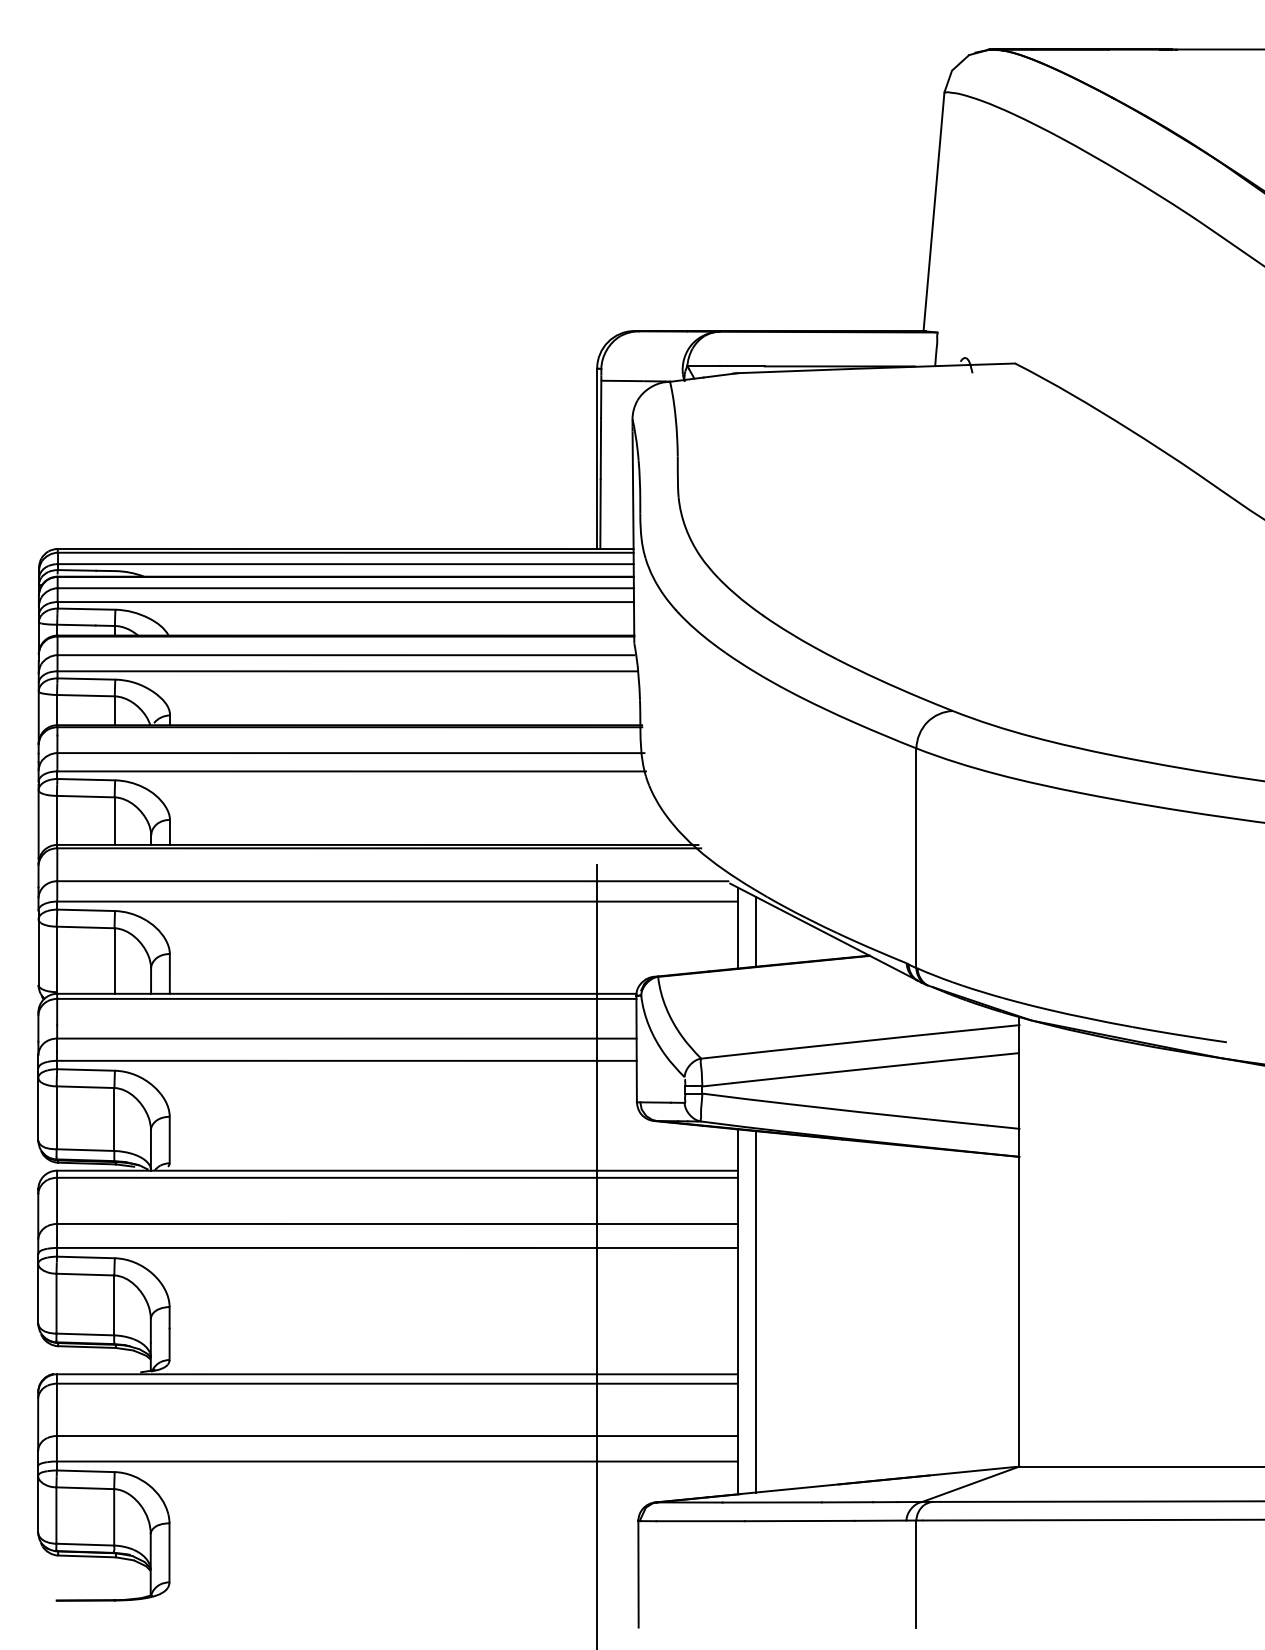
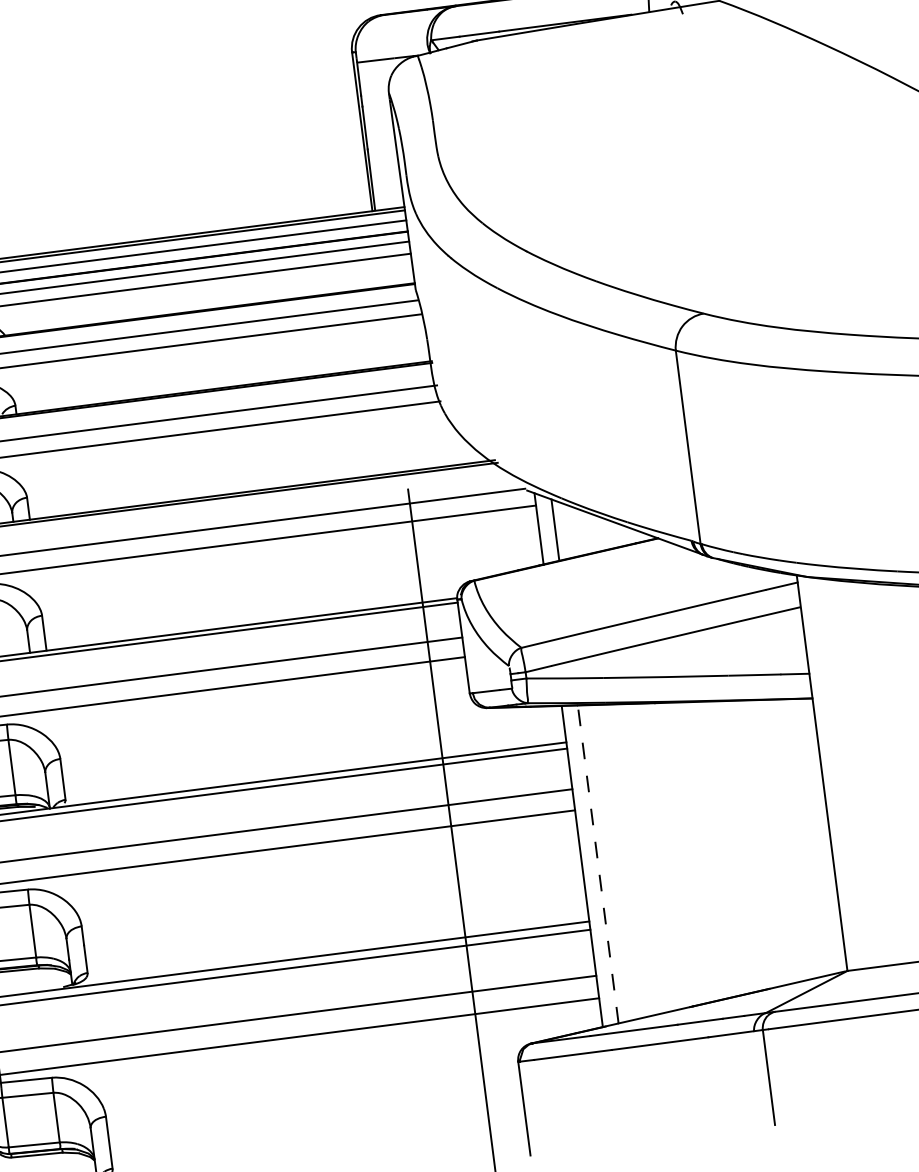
line: (756, 1311) -> (598, 864), solid -> dashed

